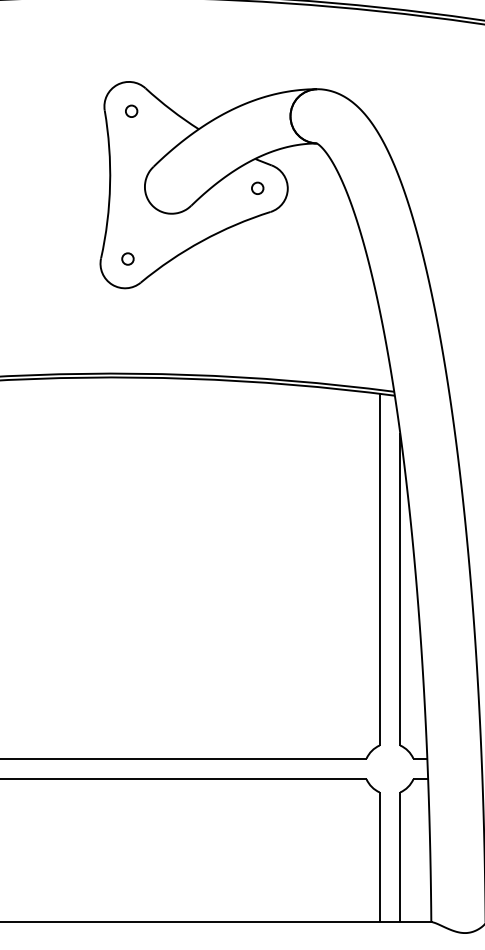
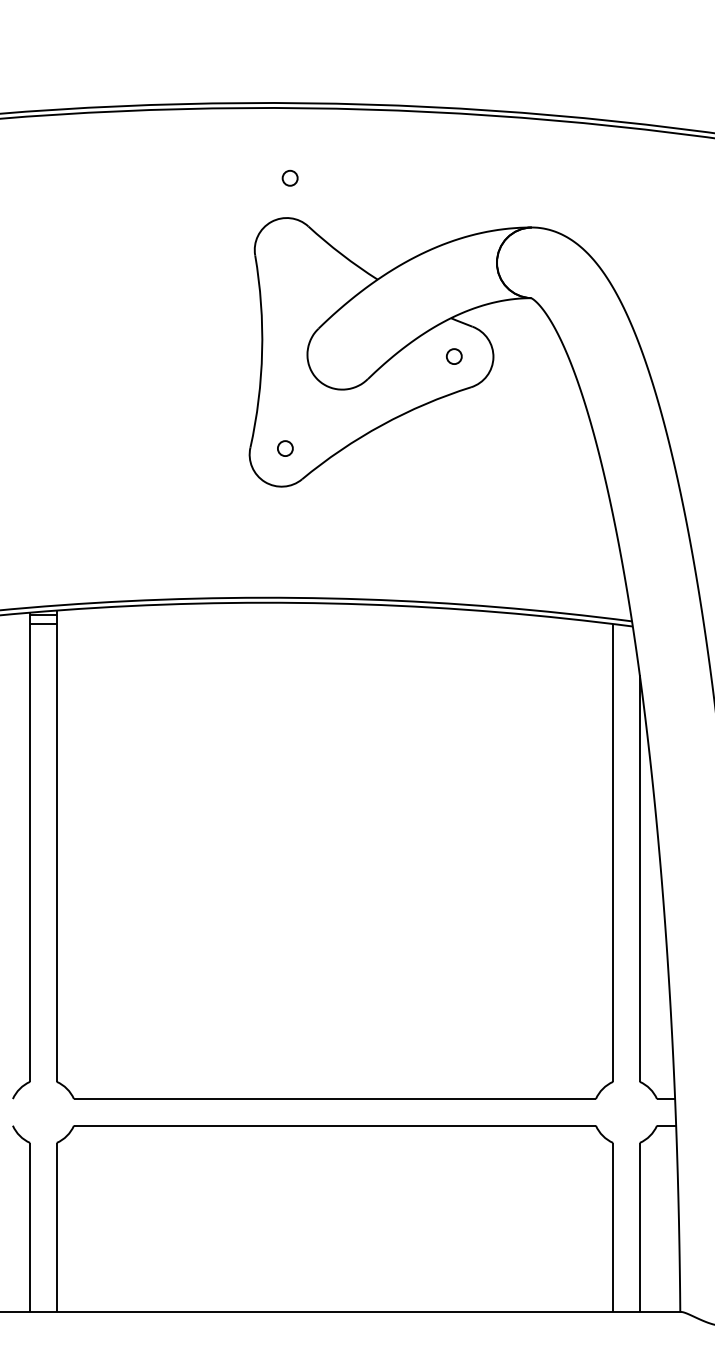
part: (131, 110) -> (289, 177), moved

